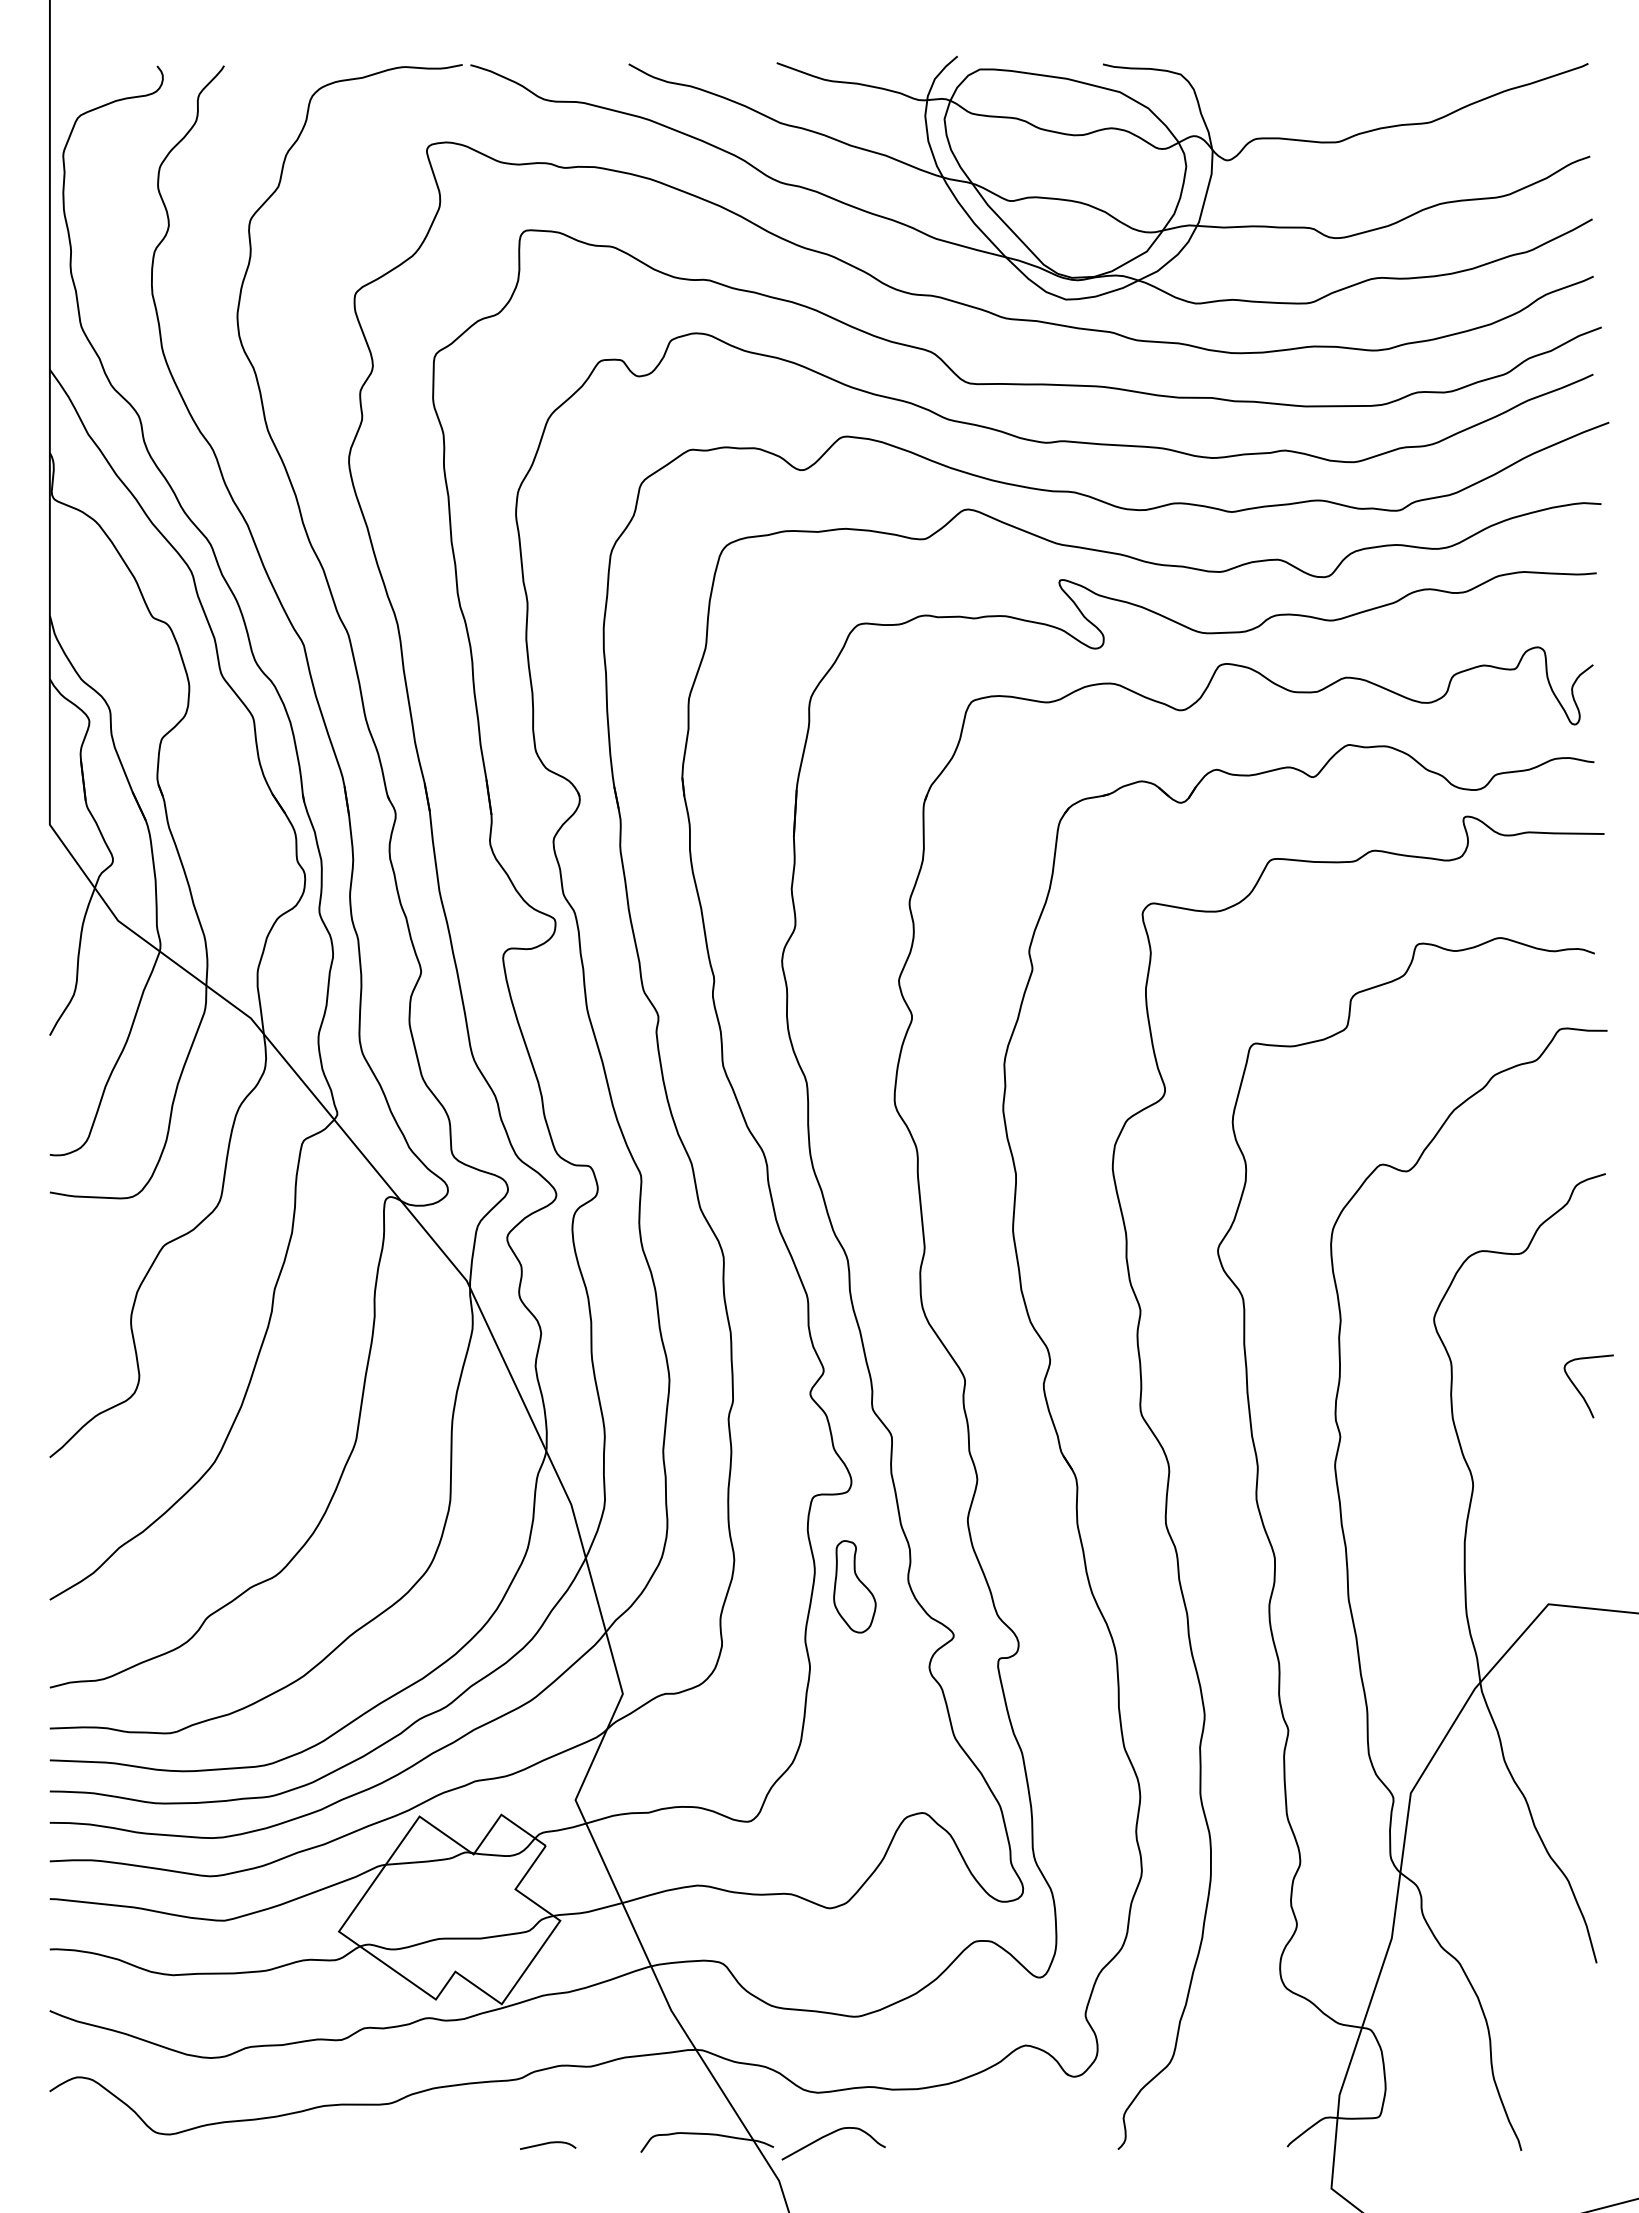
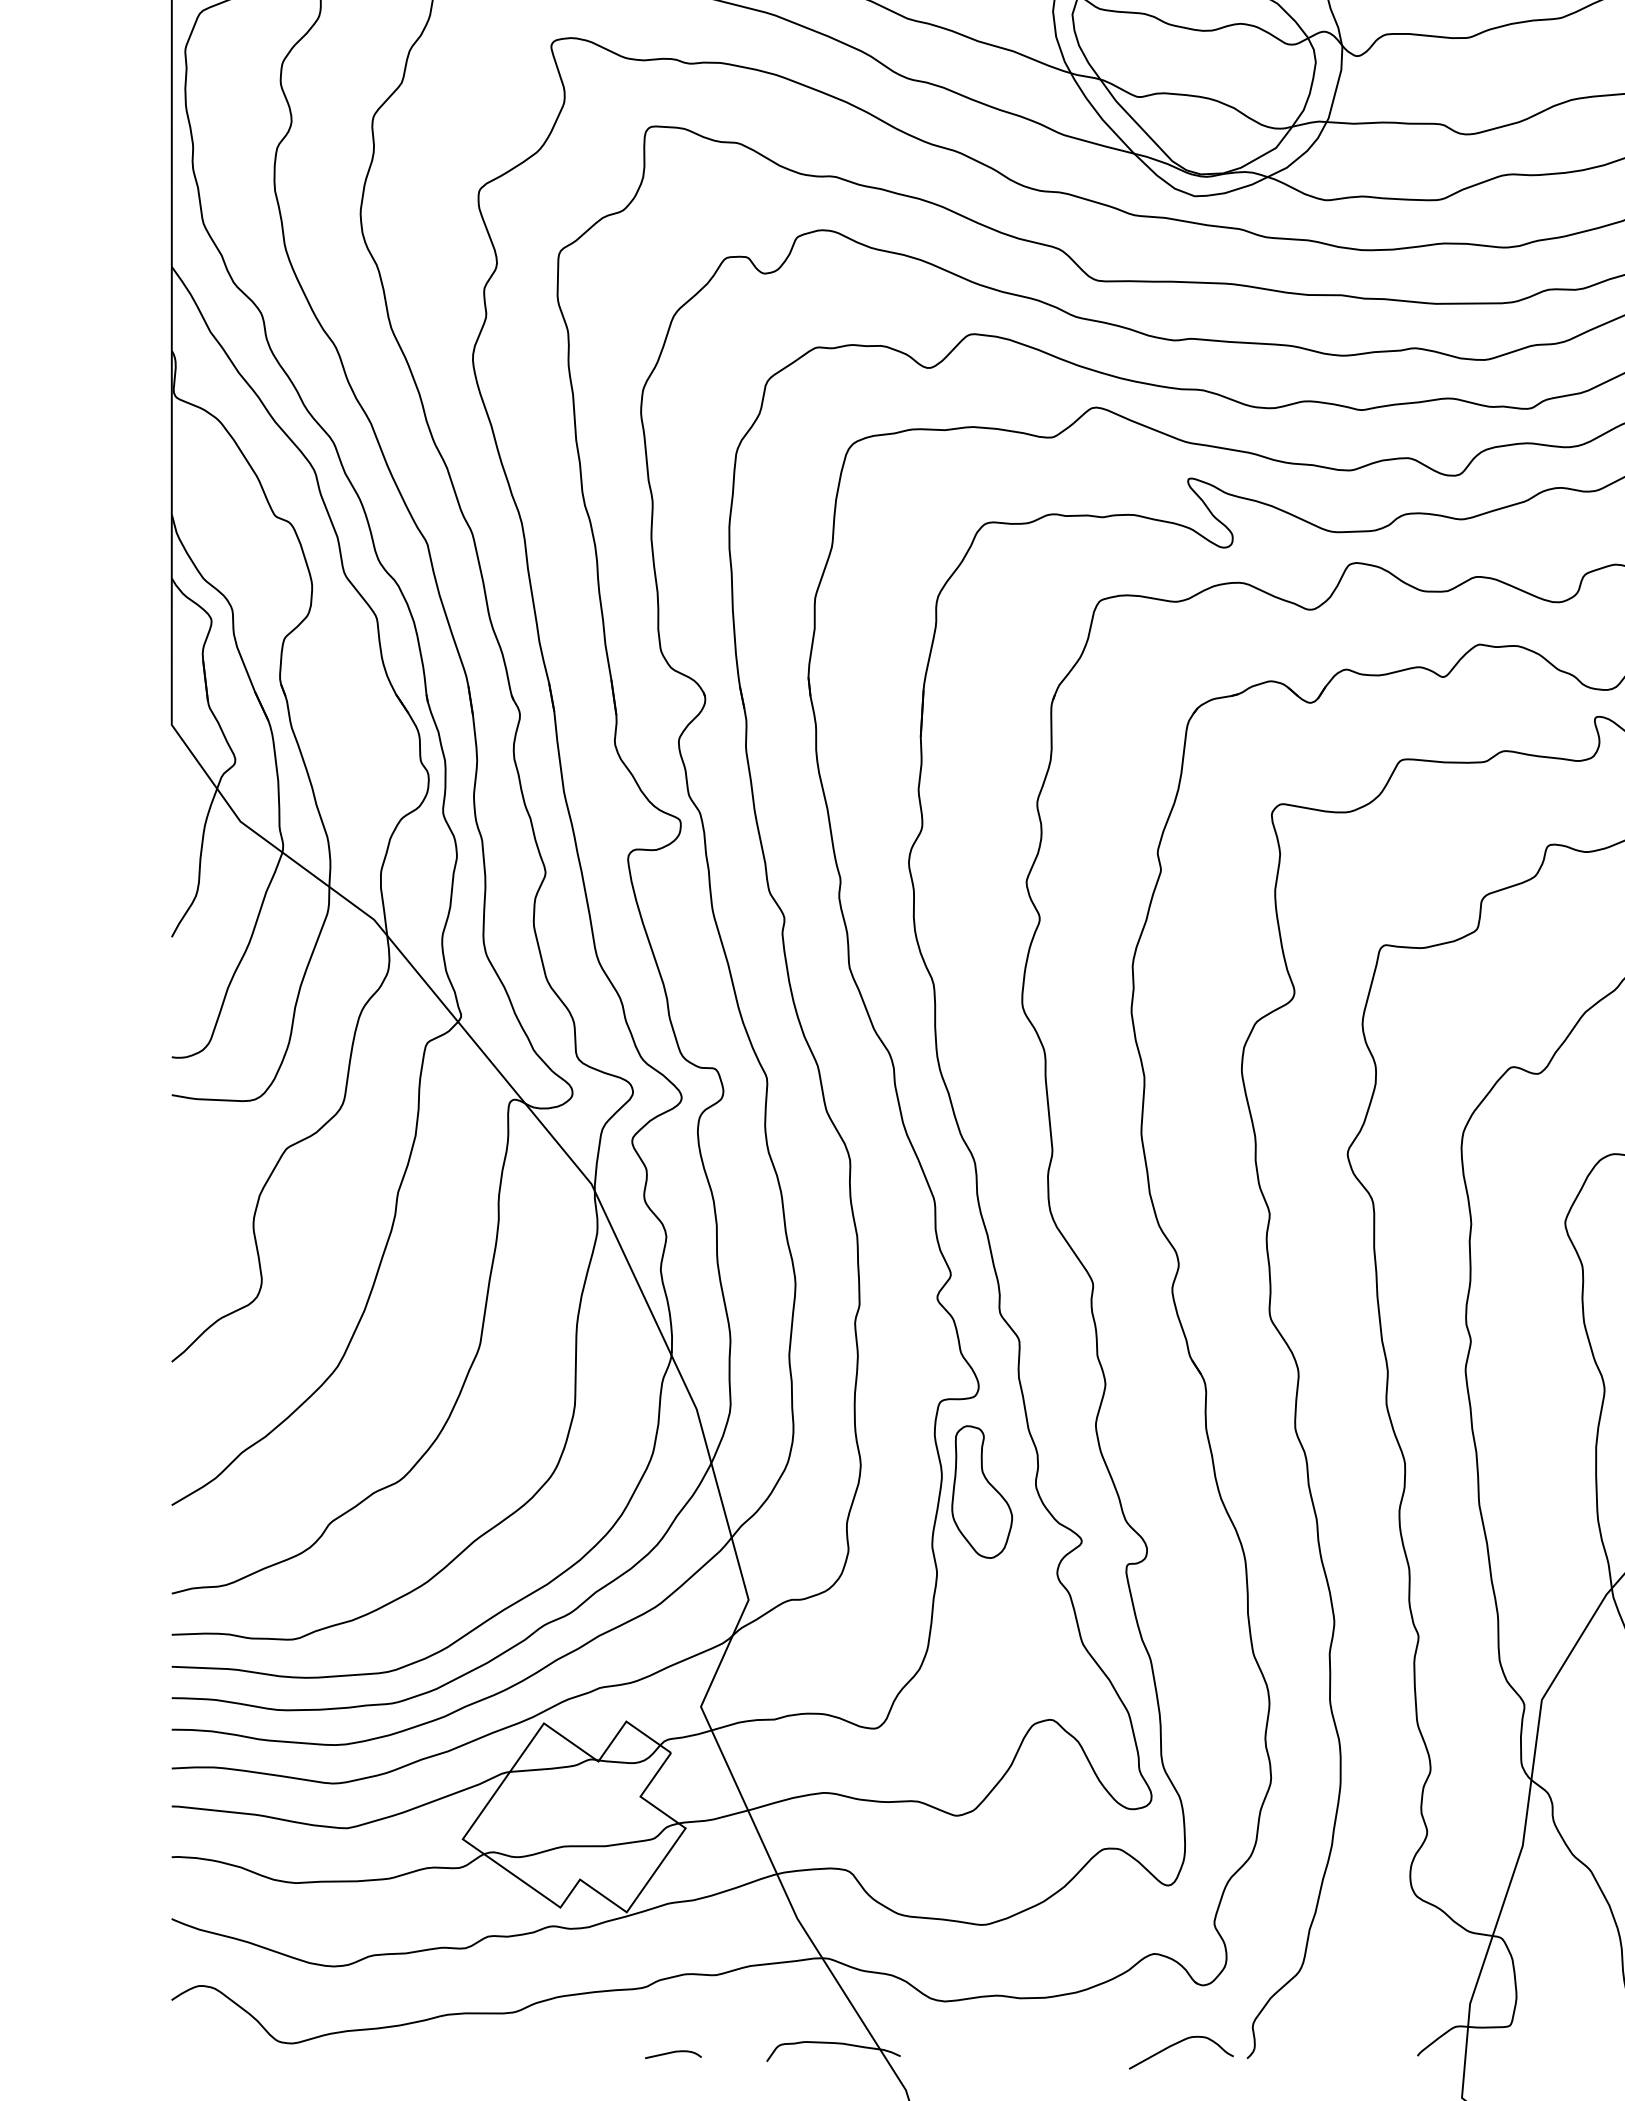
part: (854, 1586) -> (981, 1491), size x1.43
curve: (829, 2135) -> (1177, 2044), moved

